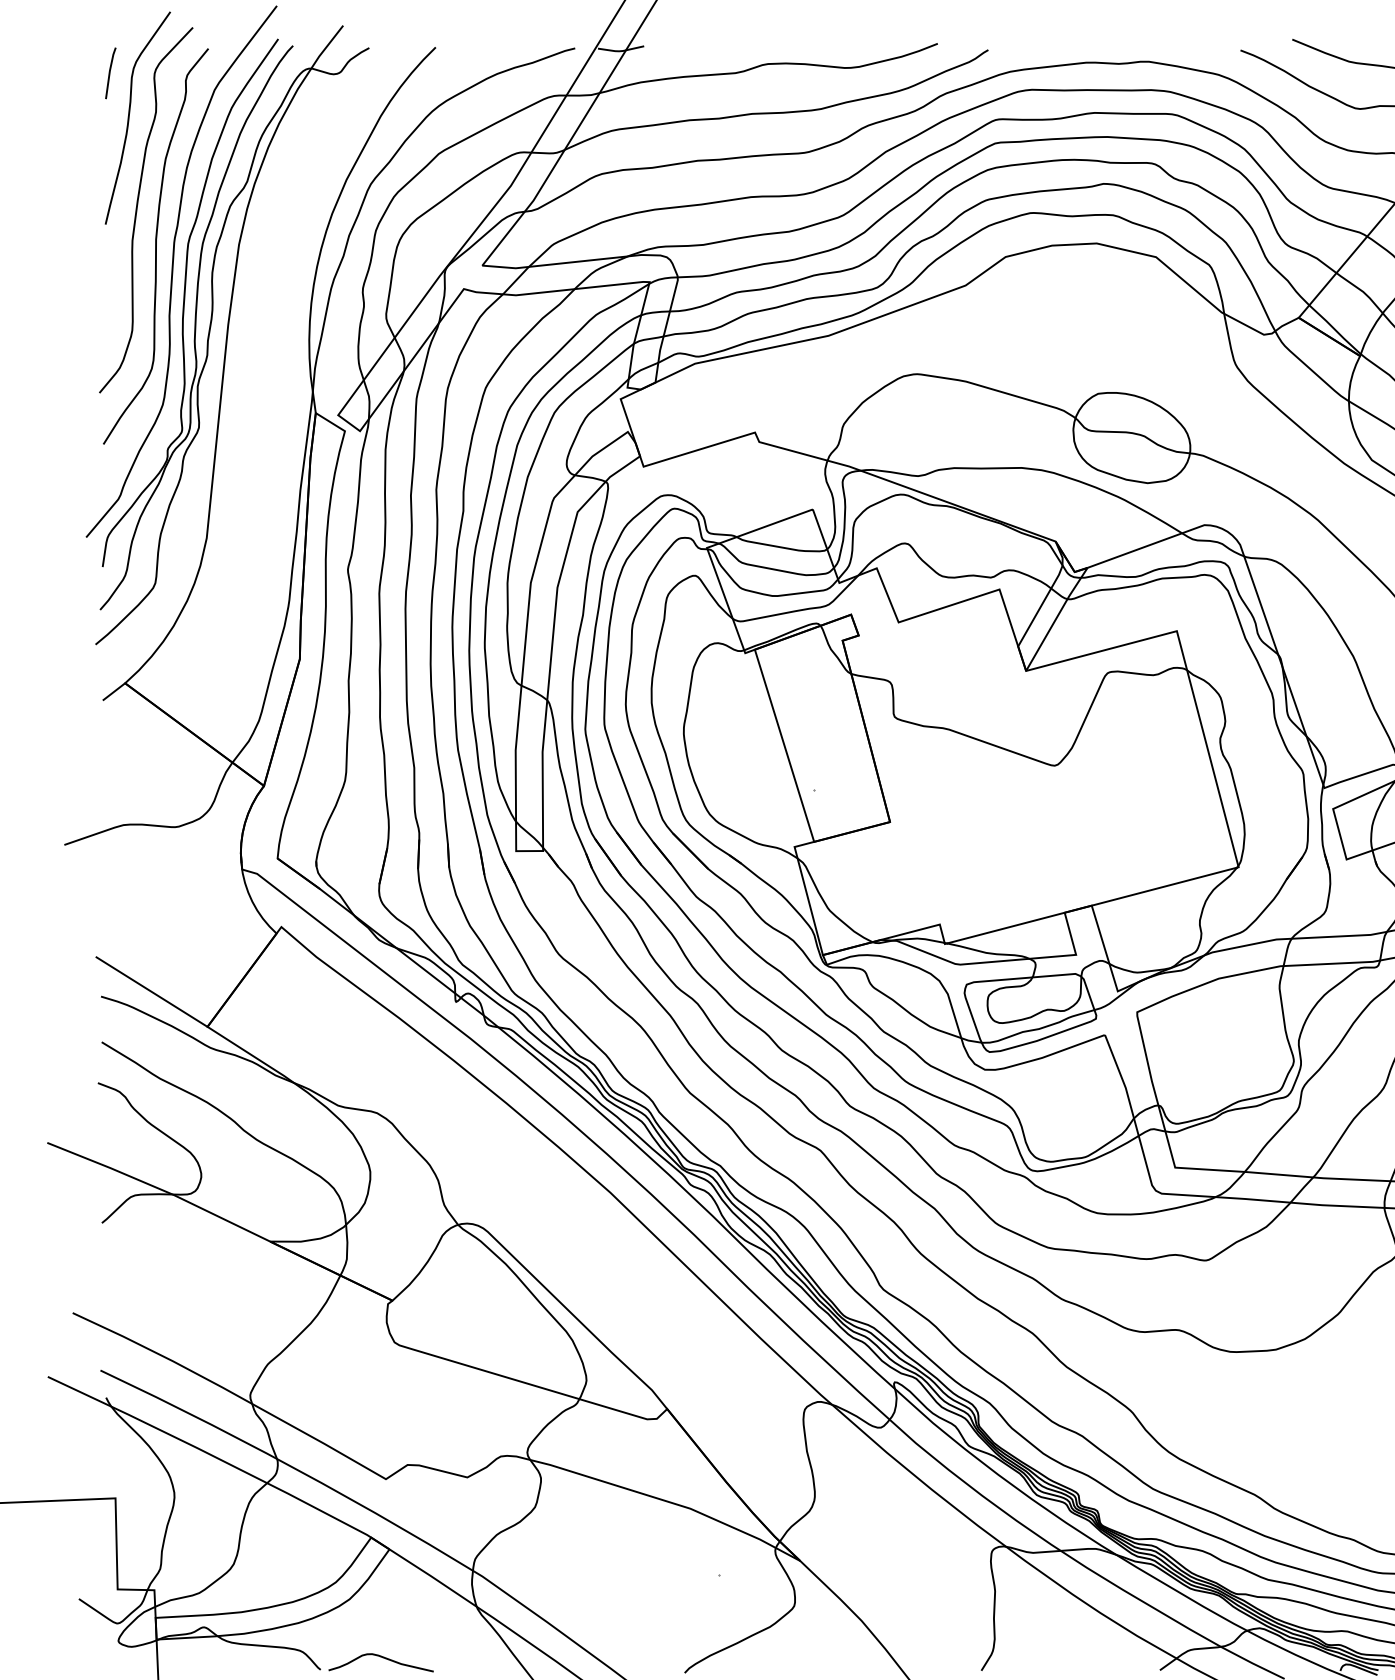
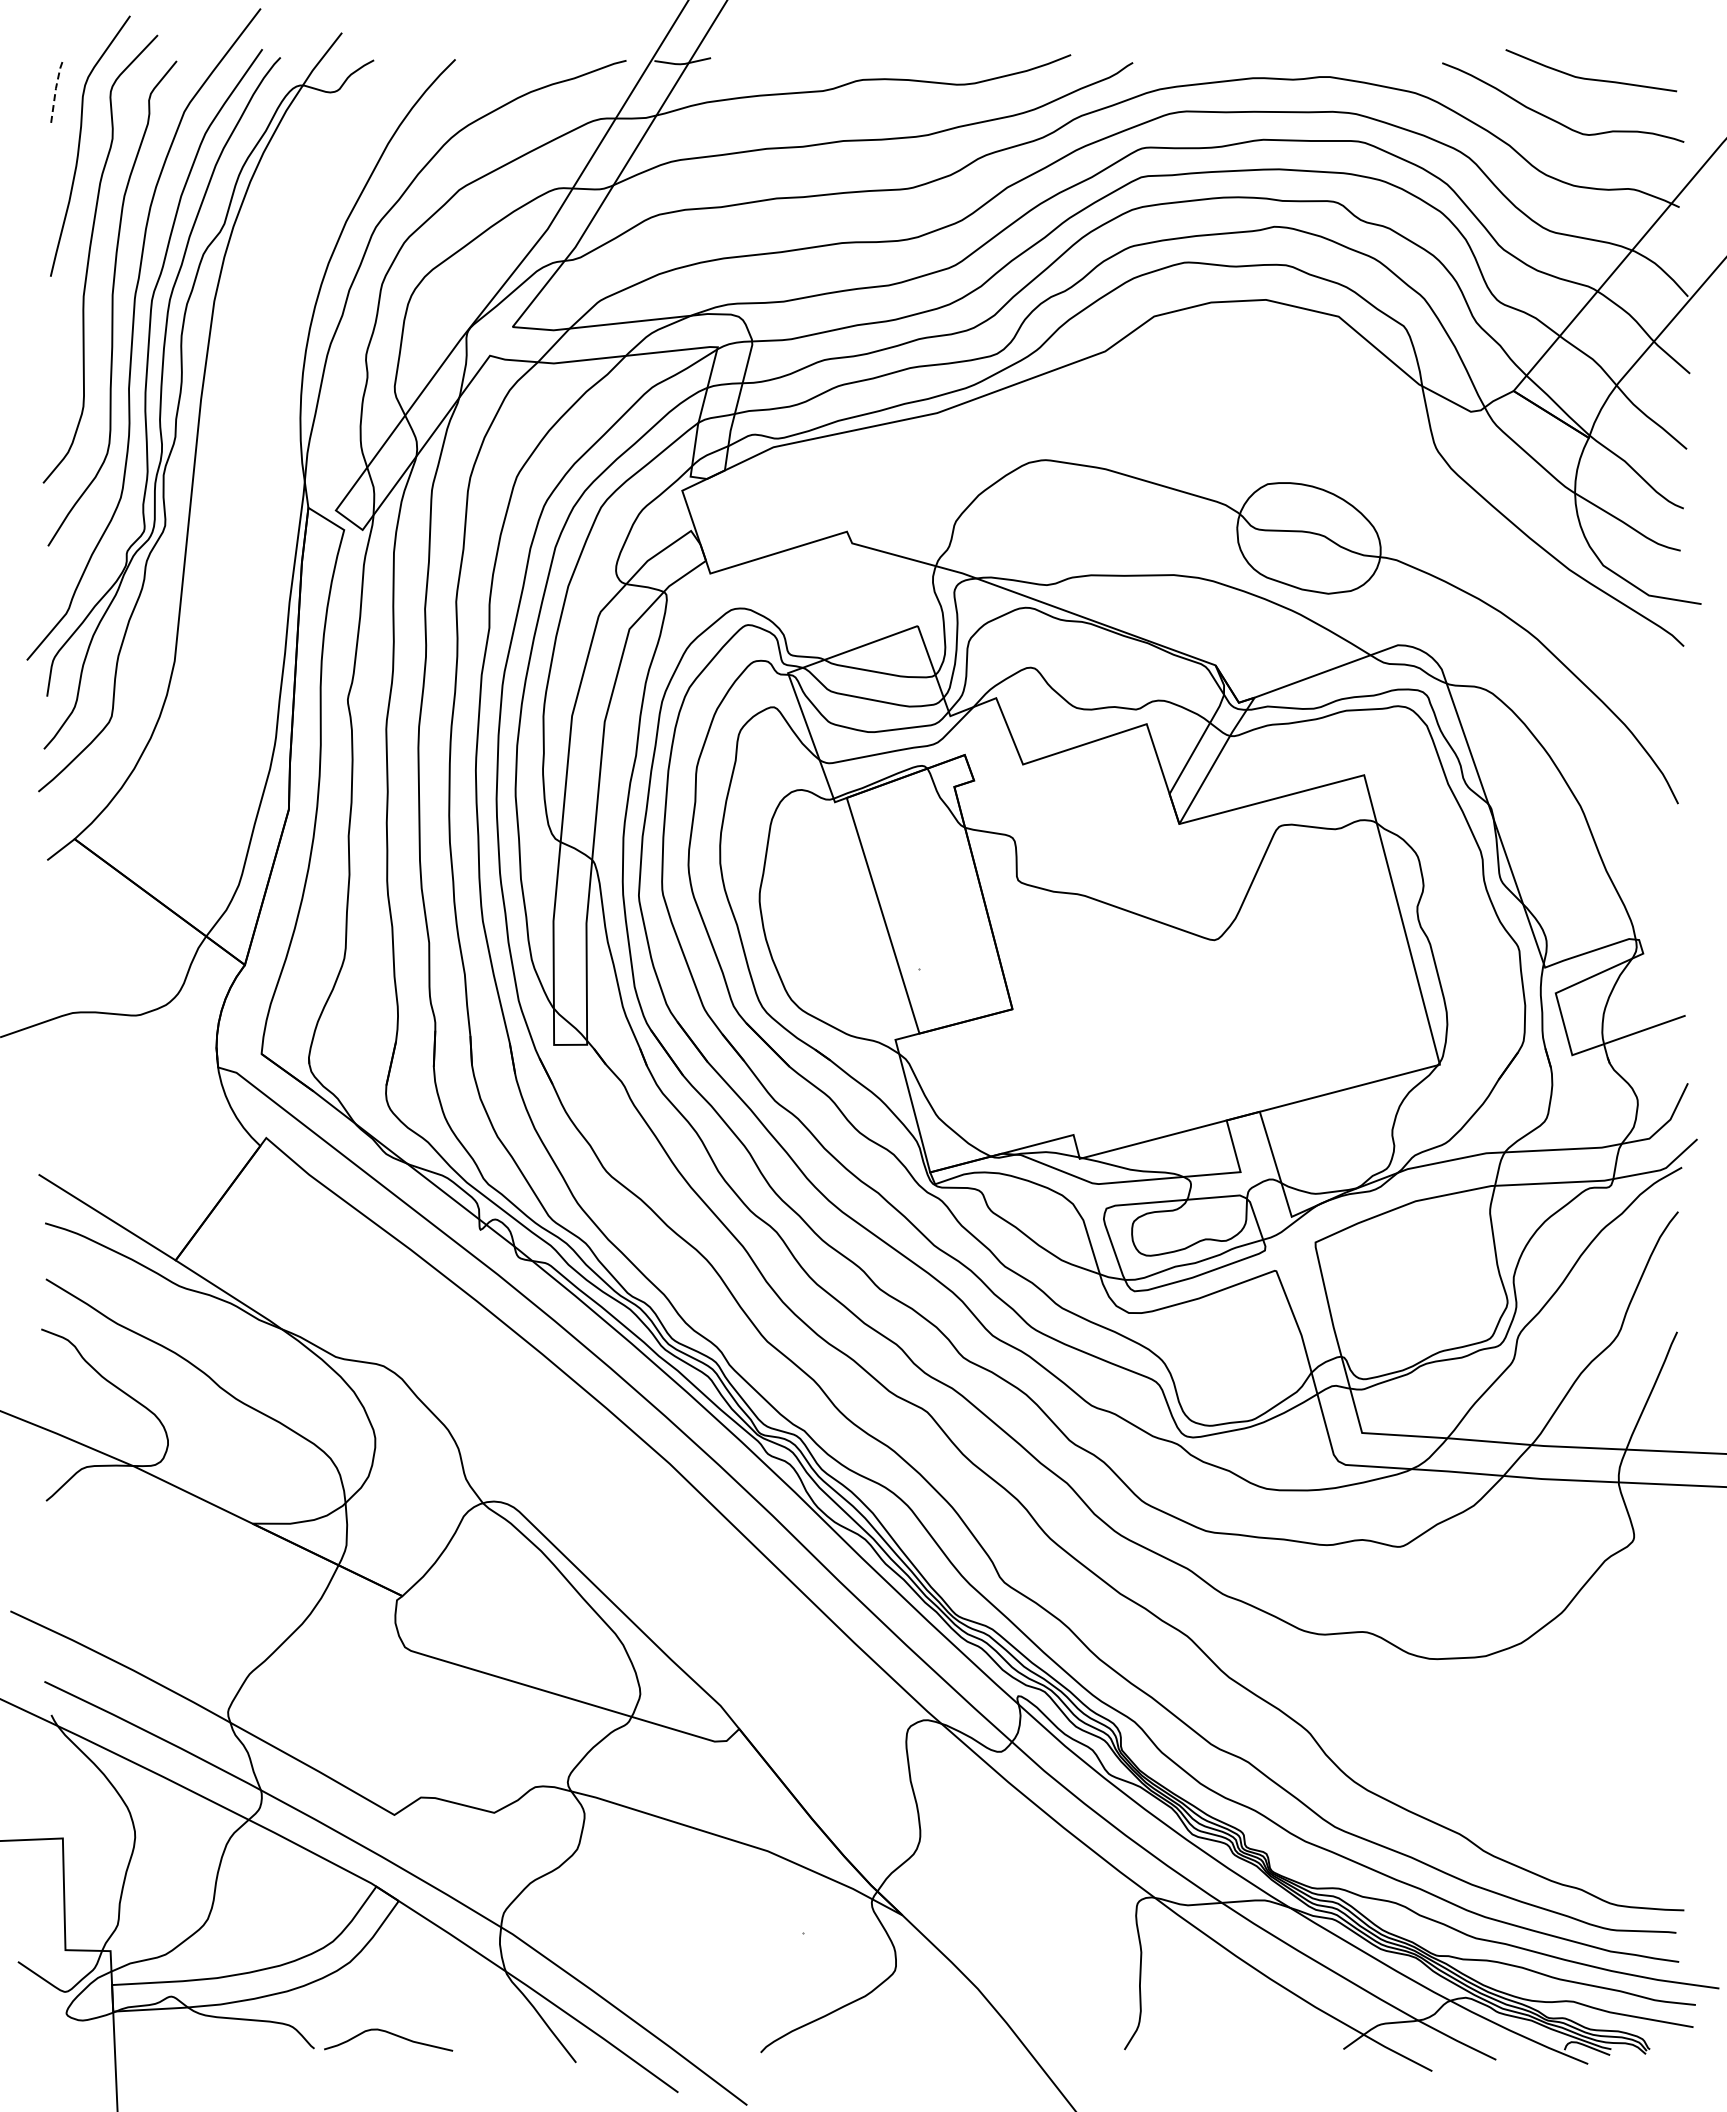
line: (109, 71) -> (55, 89), solid -> dashed

